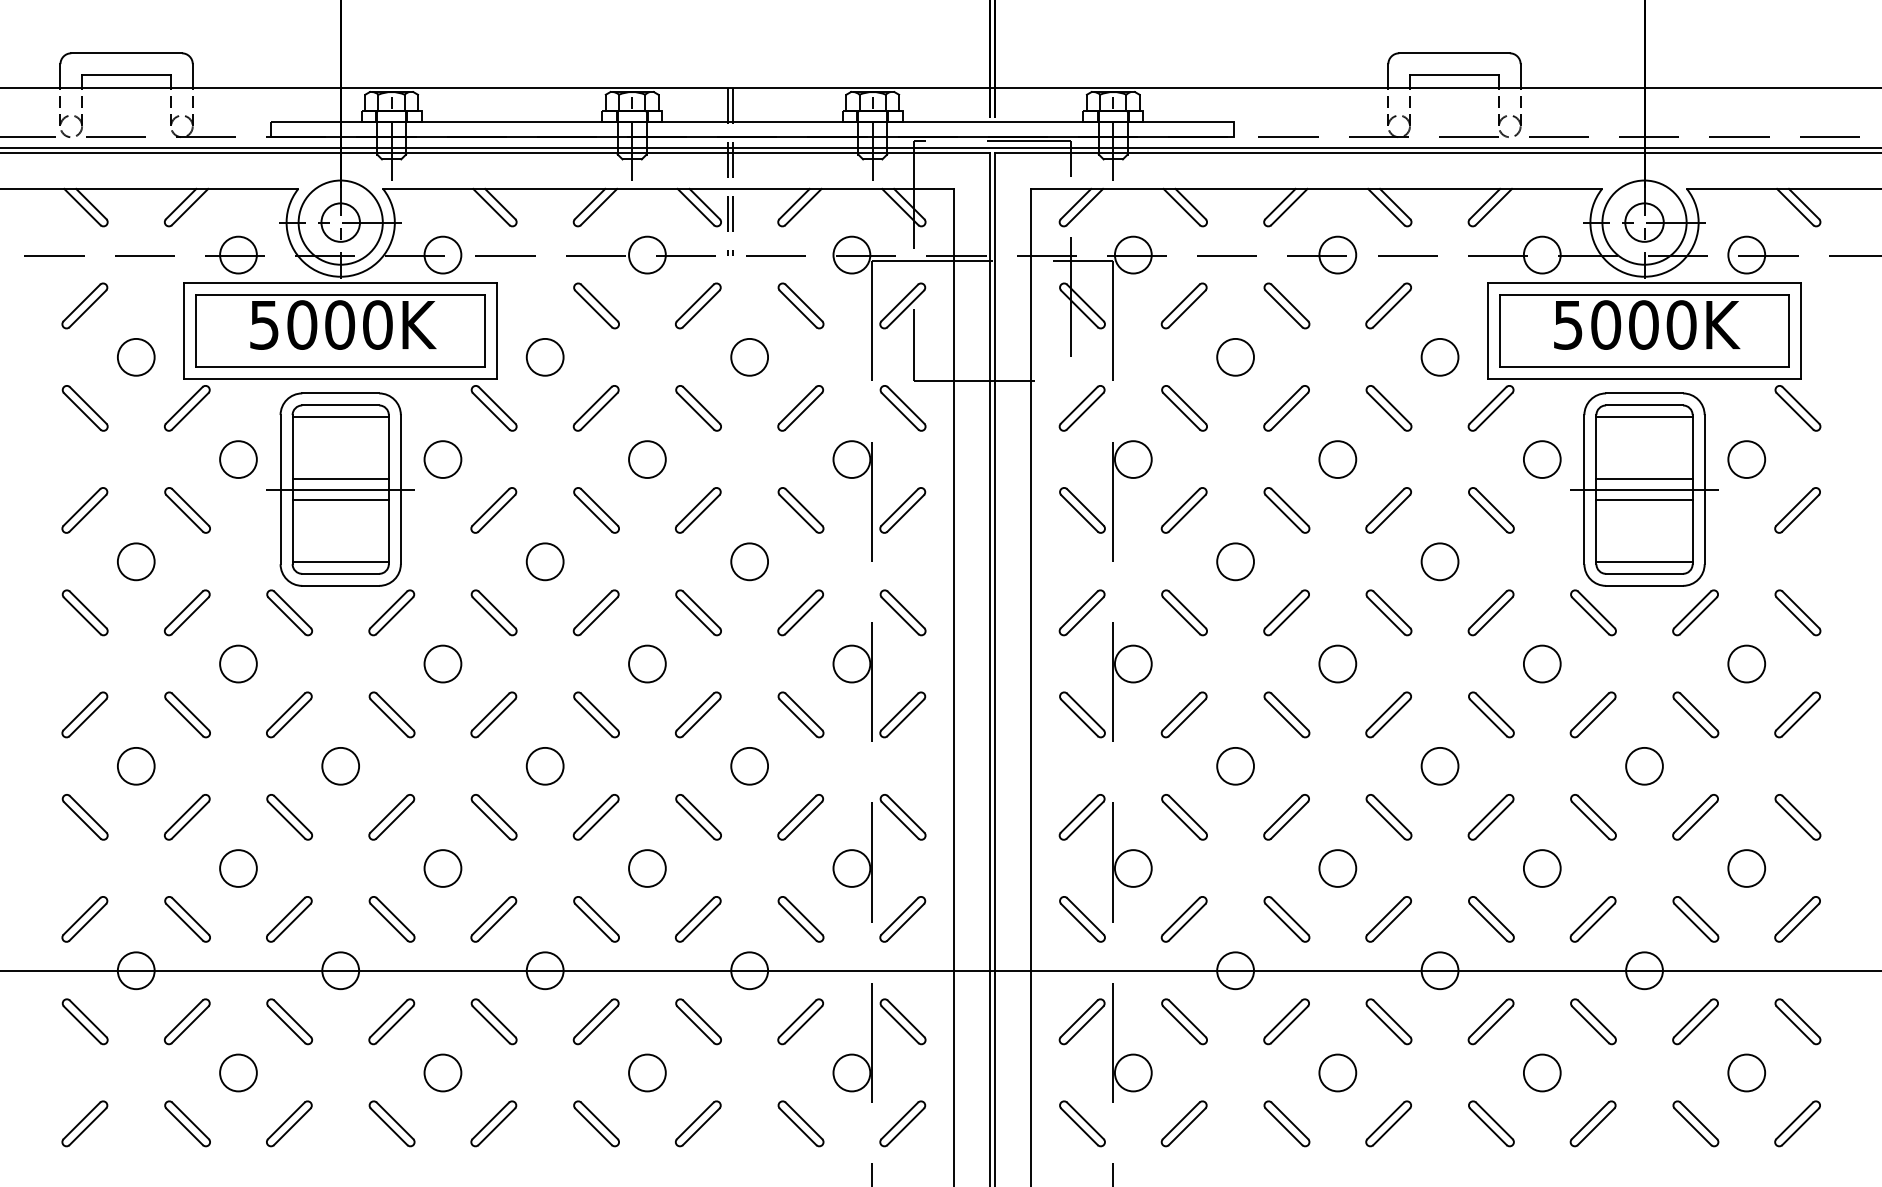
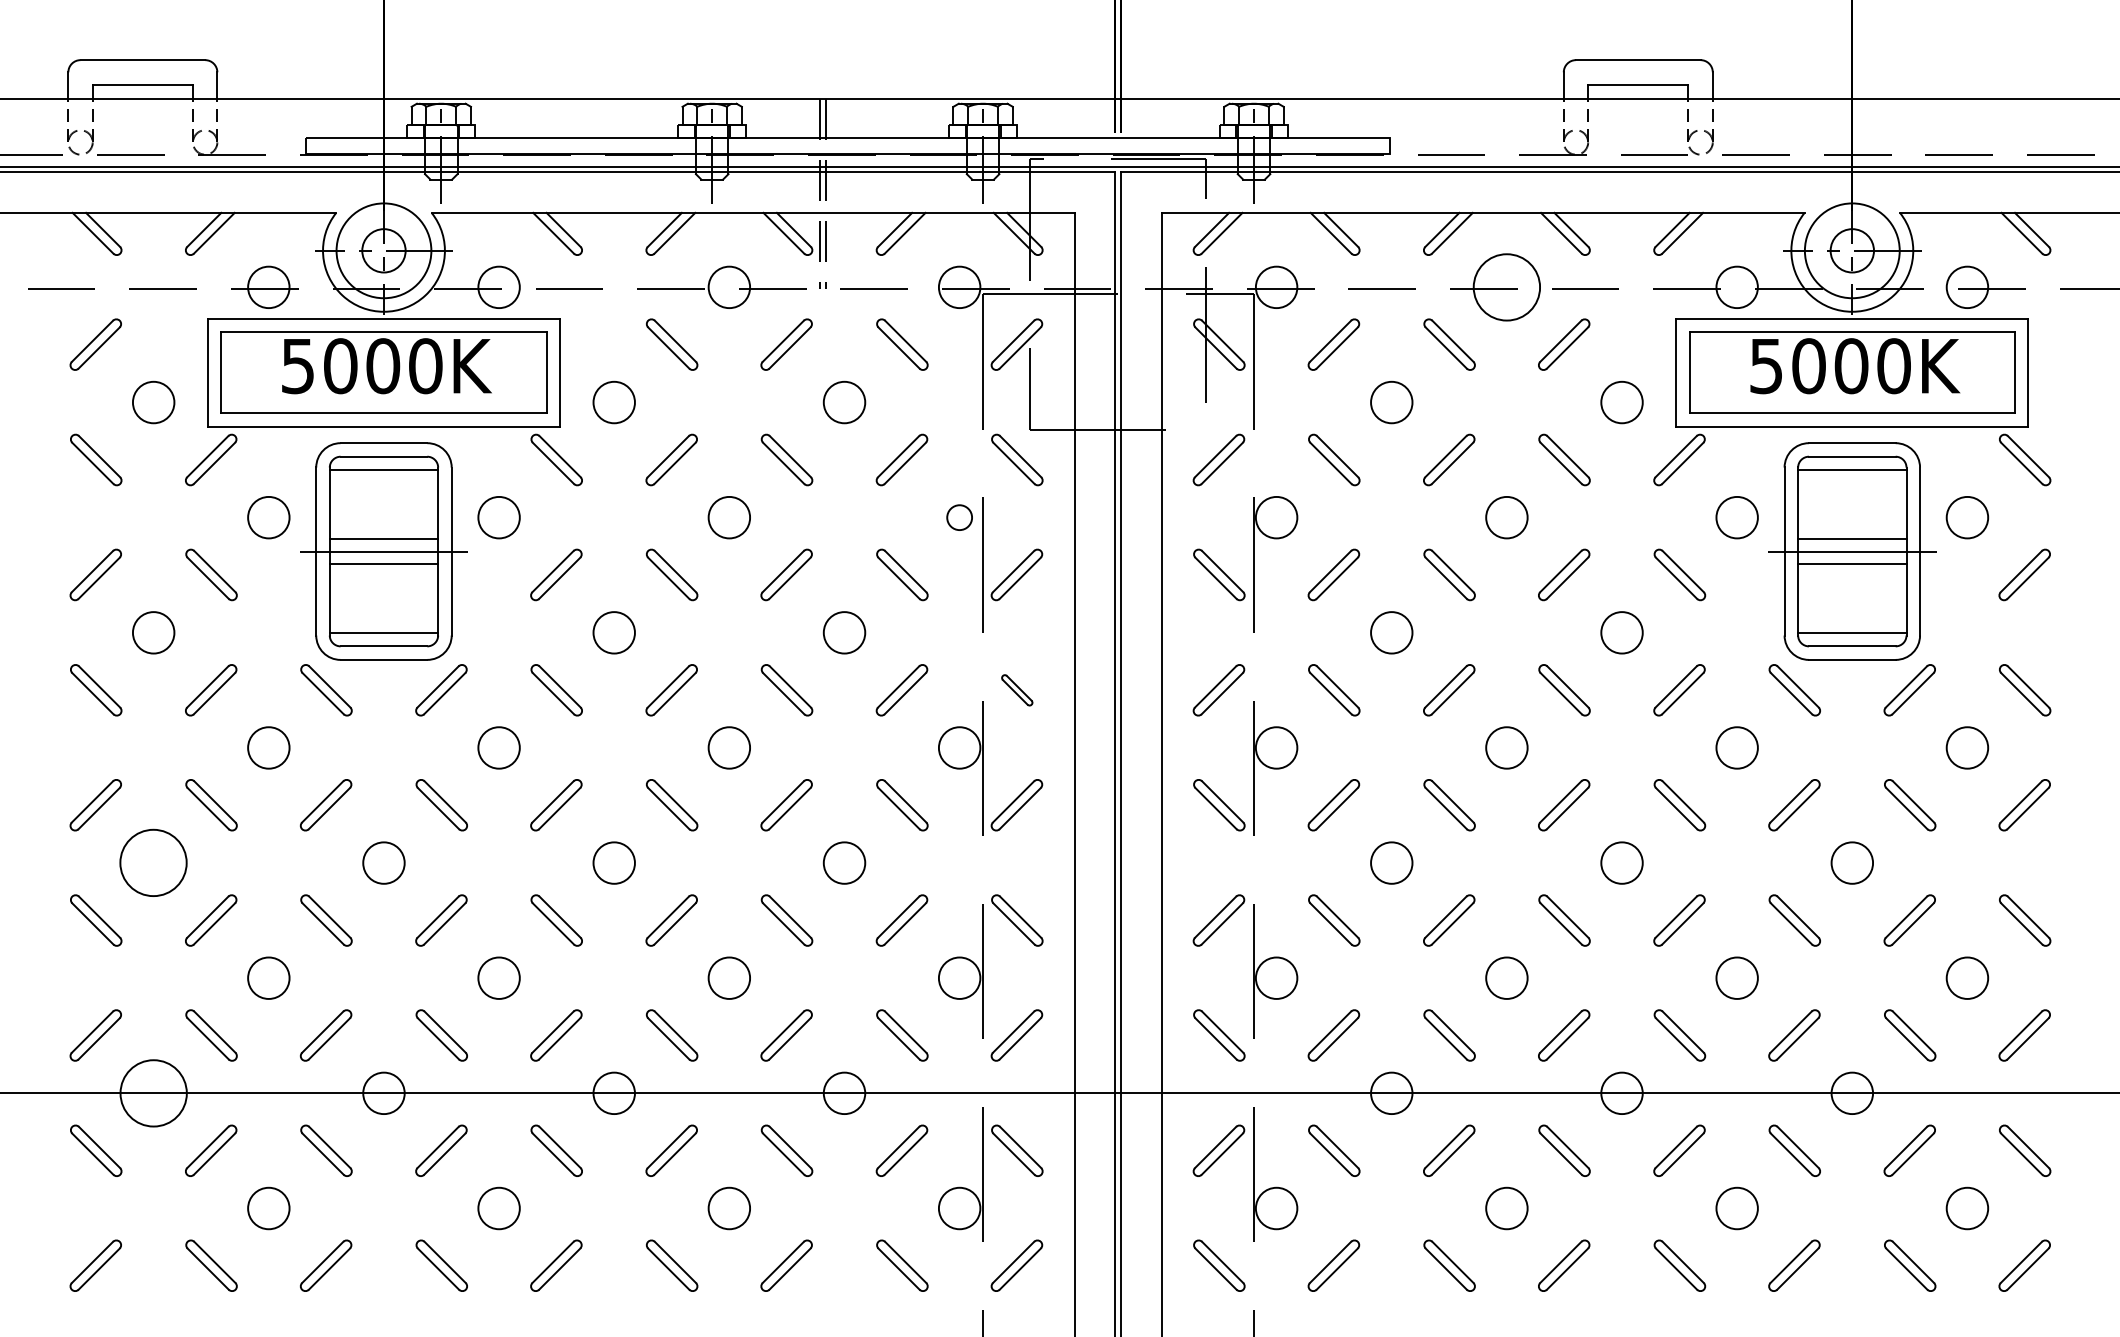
circle: (1337, 254) -> (1506, 286), size x1.6
circle: (851, 459) -> (959, 517), size x0.6
part: (902, 612) -> (1016, 689), size x0.6
circle: (136, 766) -> (153, 863), size x1.6
circle: (135, 970) -> (152, 1093), size x1.6

